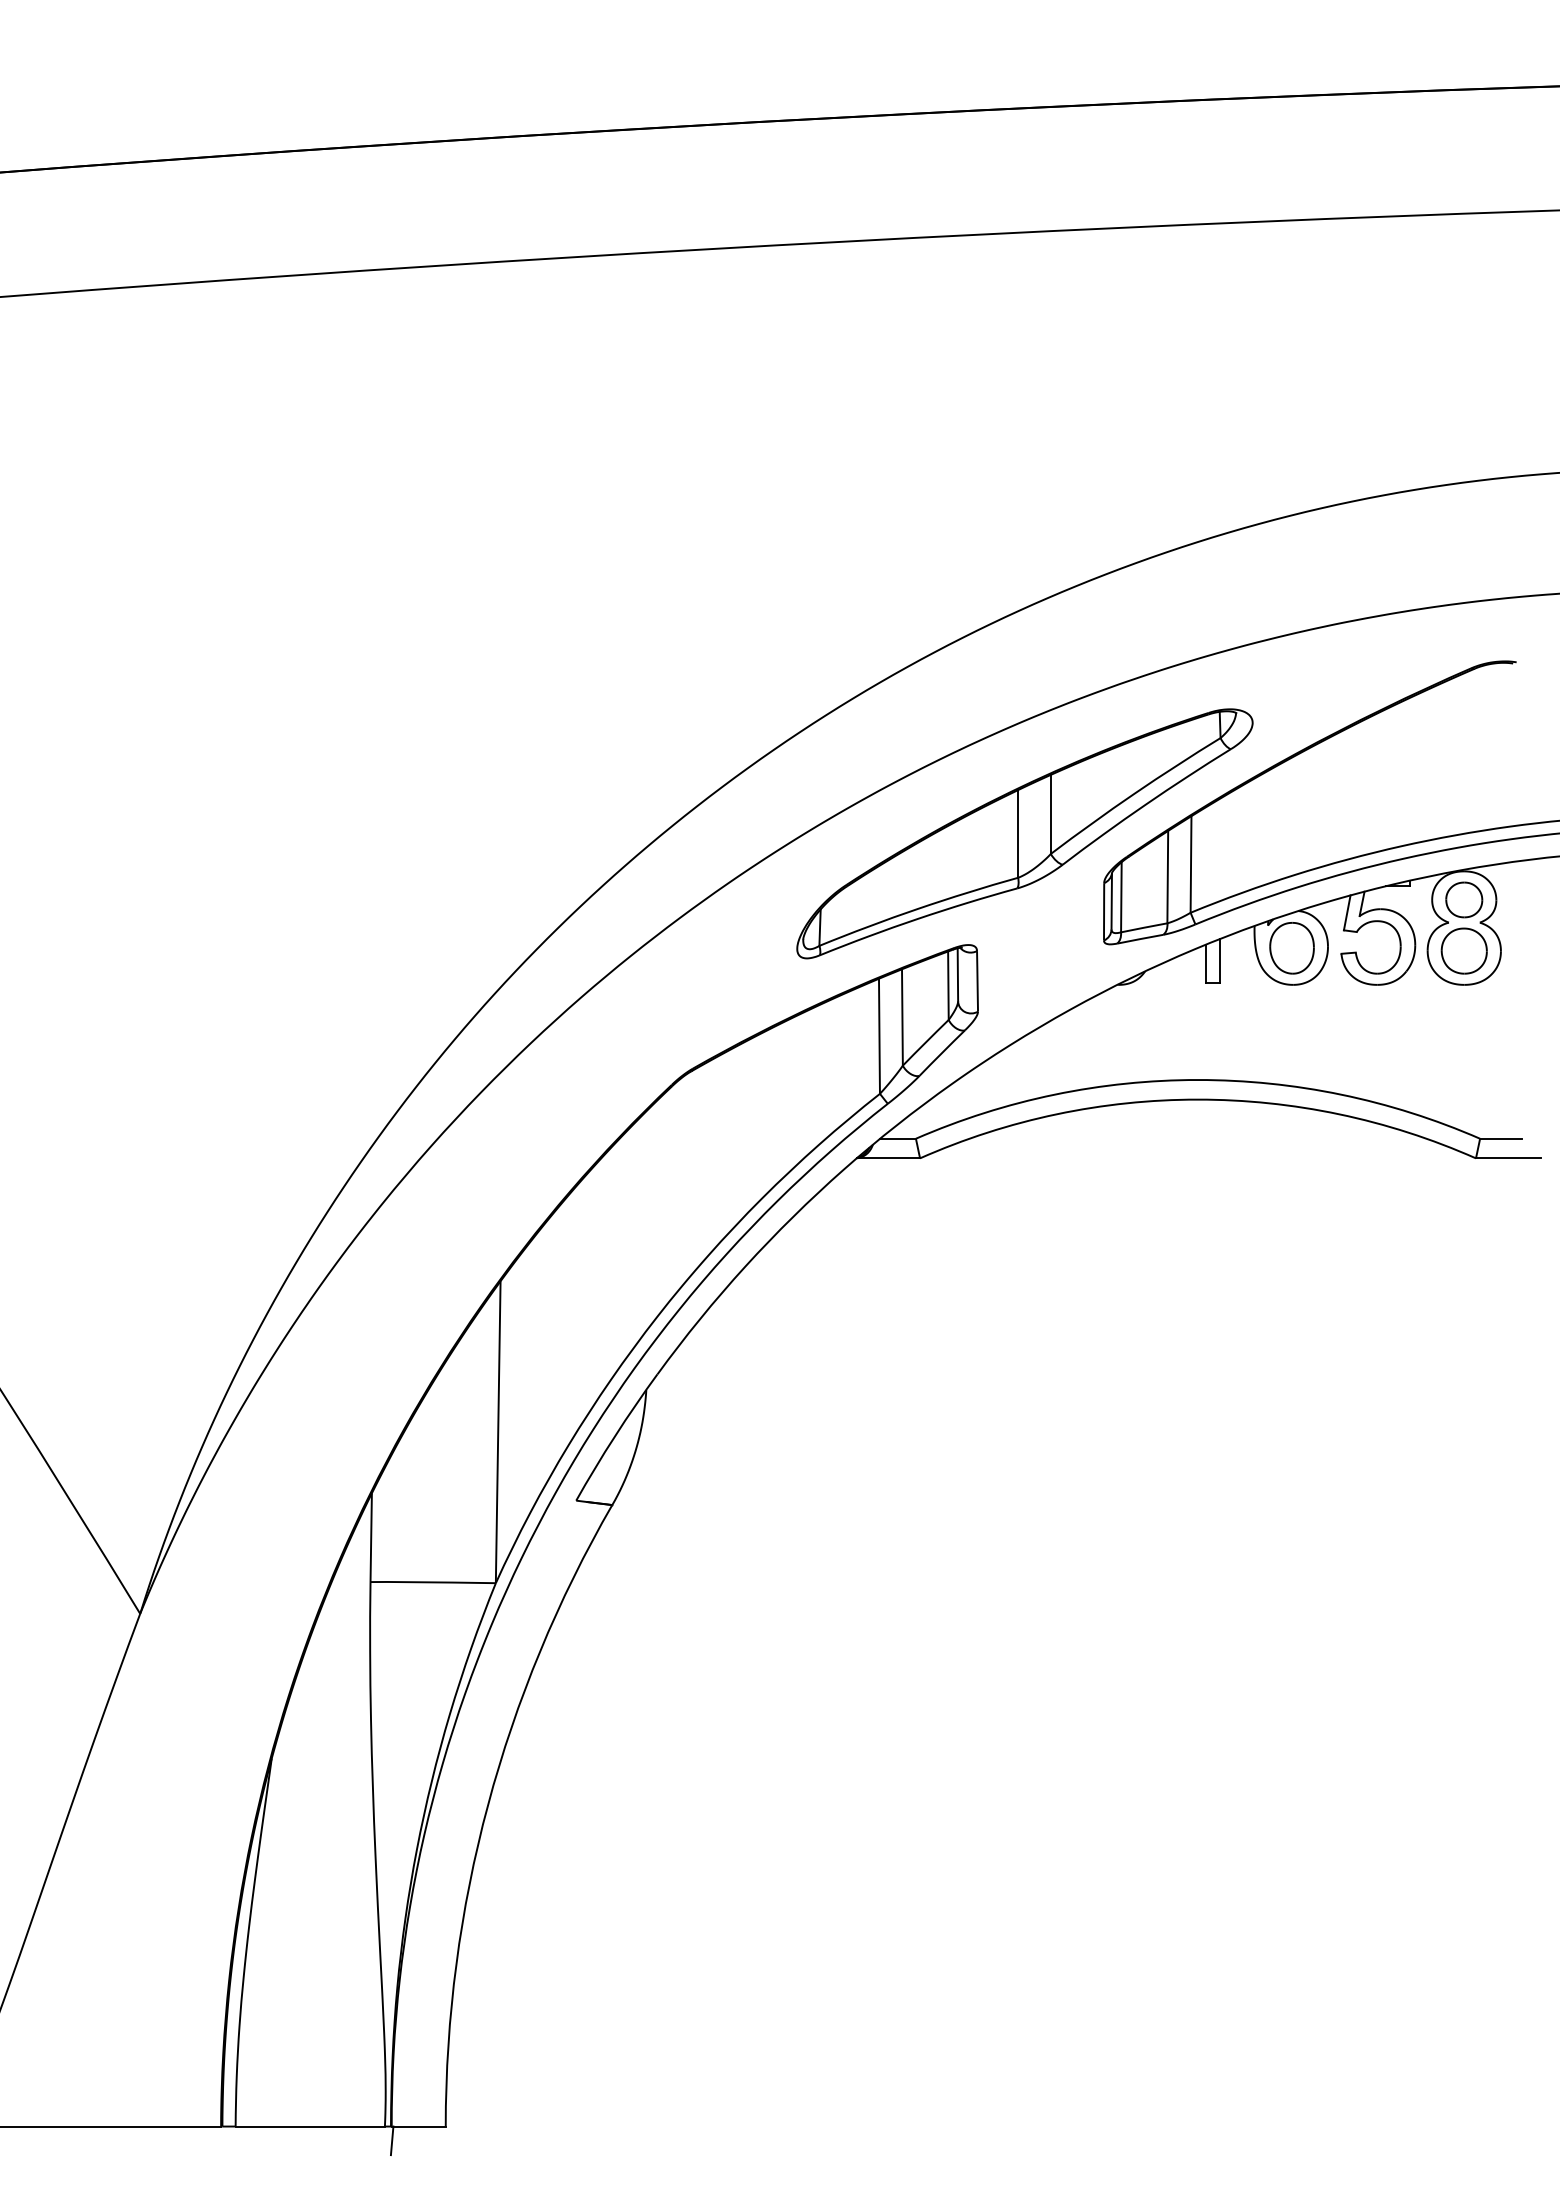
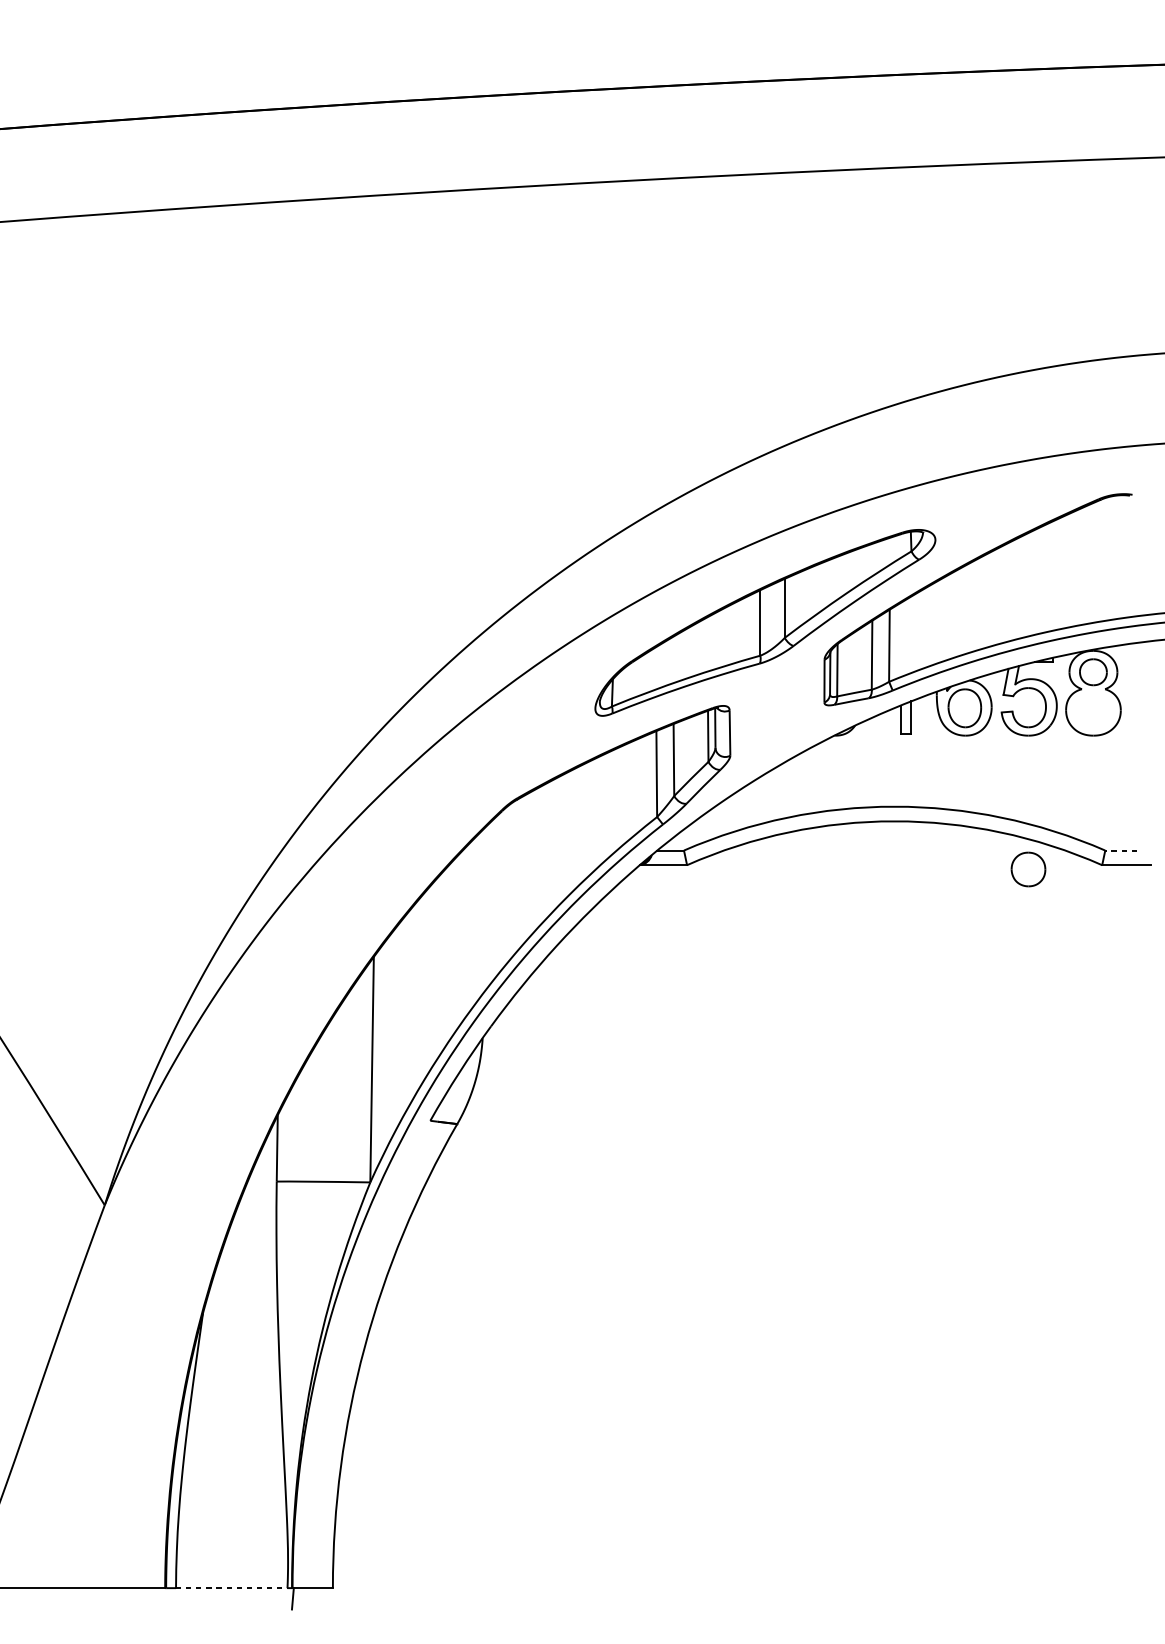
part: (1463, 950) -> (1027, 869), moved
line: (1500, 1138) -> (1120, 850), solid -> dashed
line: (310, 2126) -> (231, 1588), solid -> dashed

